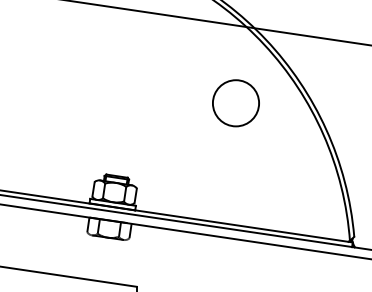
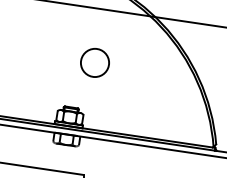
circle: (235, 102) -> (94, 62), moved

